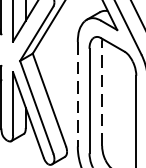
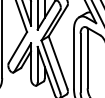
line: (101, 92) -> (87, 58), dashed -> solid
line: (76, 94) -> (73, 59), dashed -> solid

